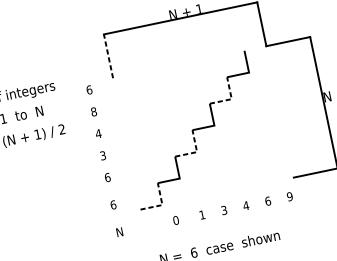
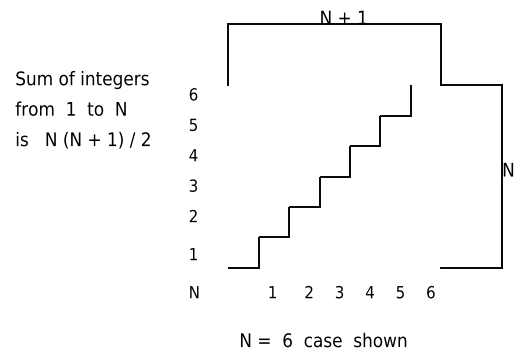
line: (108, 56) -> (228, 54), dashed -> solid
line: (231, 99) -> (380, 146), dashed -> solid
text: (93, 111) -> (193, 124), 8 -> 5
line: (196, 151) -> (319, 206), dashed -> solid
text: (107, 177) -> (193, 215), 6 -> 2
text: (289, 196) -> (430, 292), 9 -> 6
text: (268, 200) -> (400, 291), 6 -> 5
text: (113, 204) -> (193, 253), 6 -> 1
line: (162, 204) -> (258, 267), dashed -> solid
text: (201, 214) -> (308, 291), 1 -> 2
text: (175, 220) -> (272, 291), 0 -> 1

